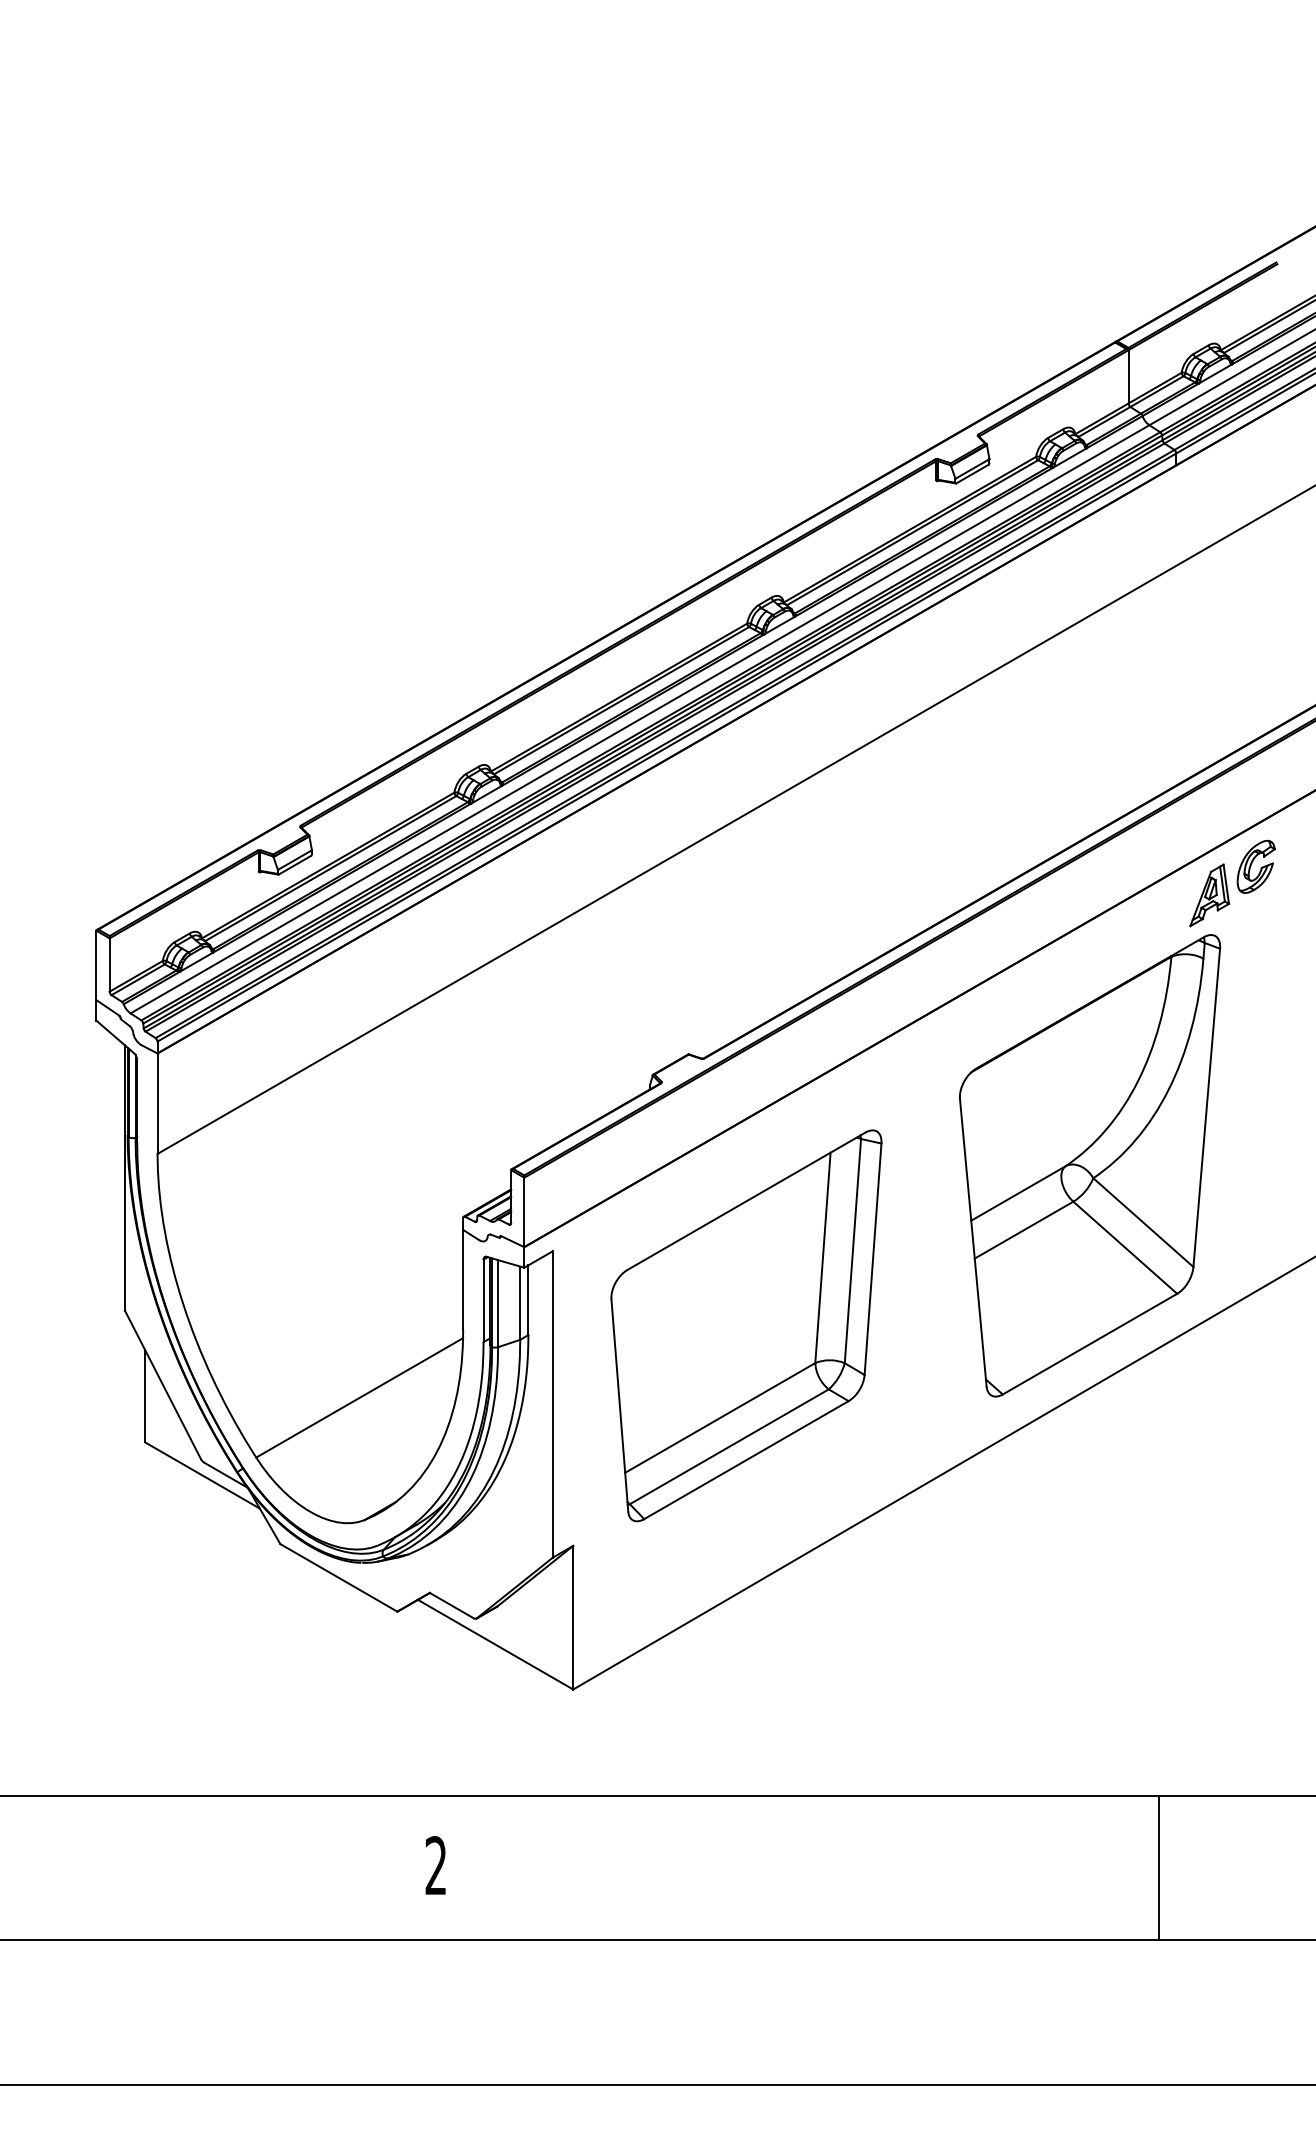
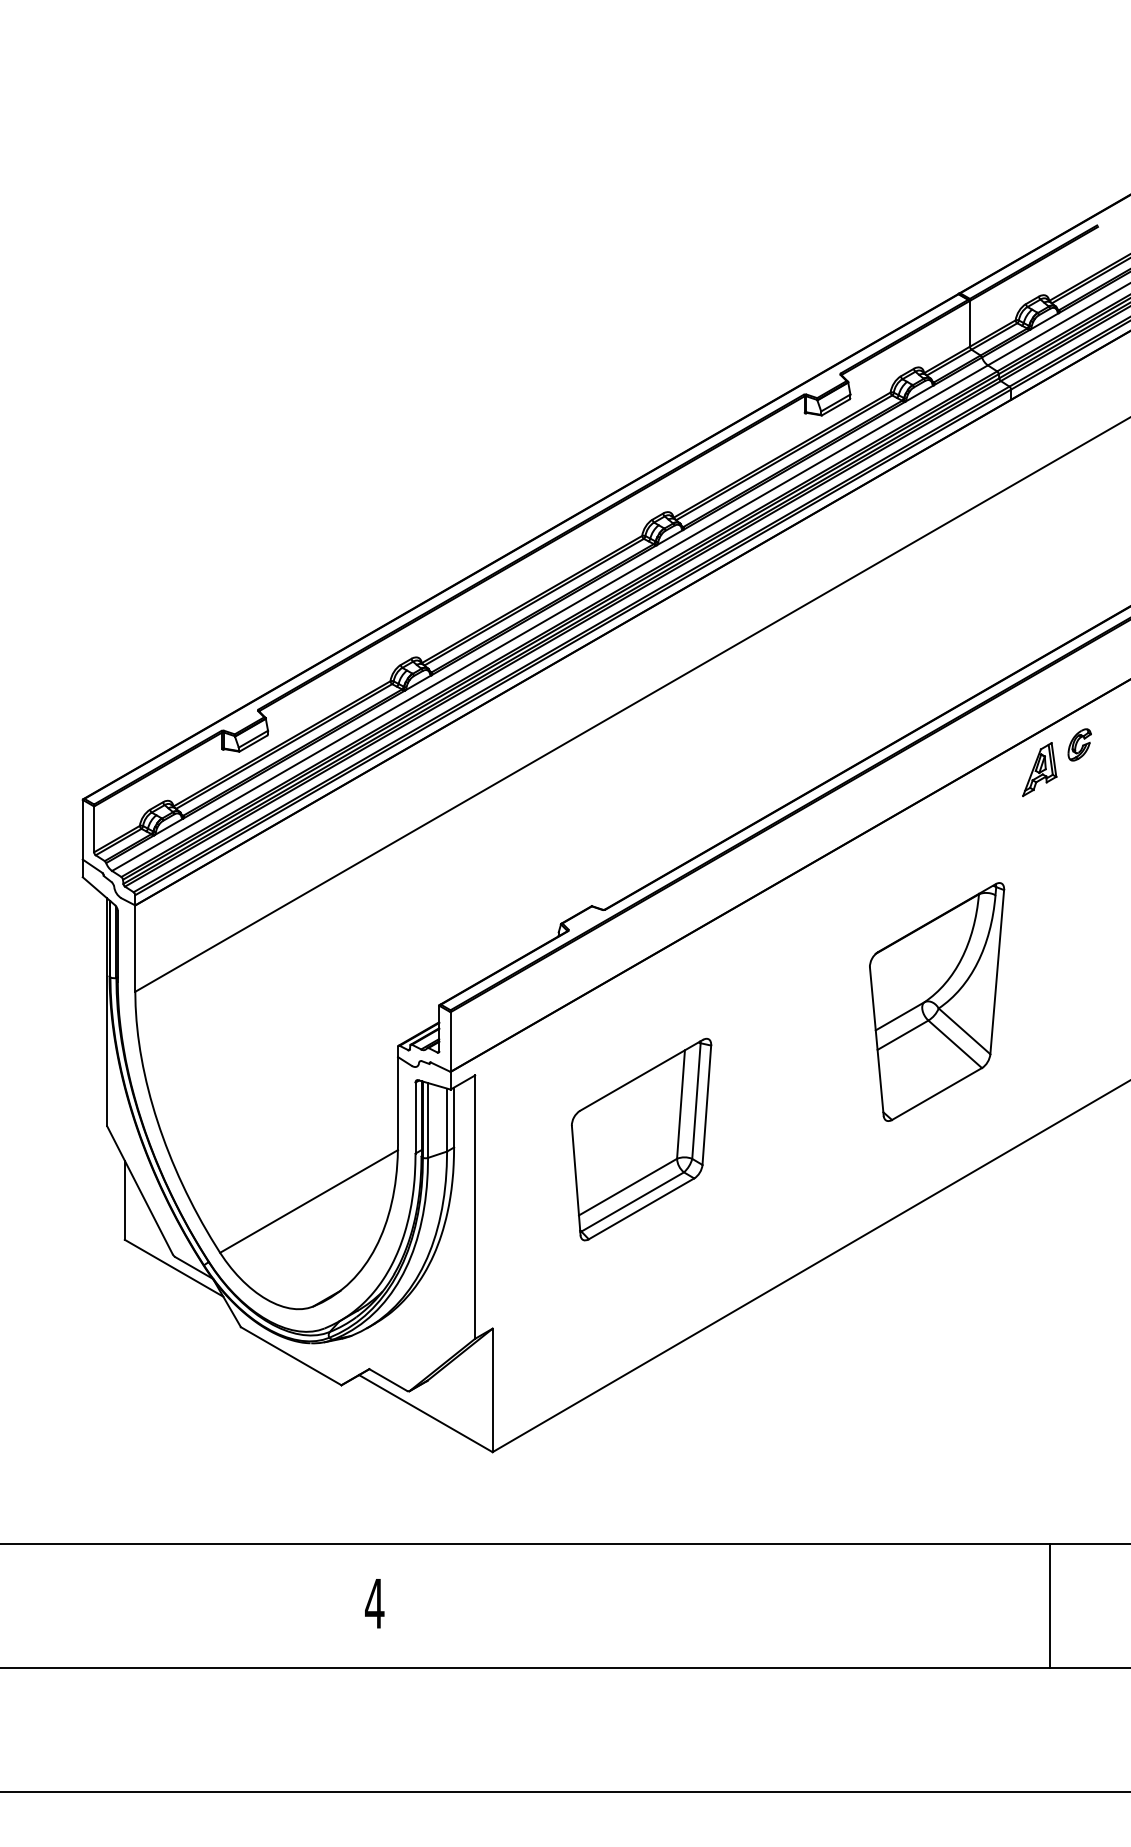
part: (1255, 866) -> (1079, 744), size x0.7
part: (1090, 1165) -> (937, 1001), size x0.6
part: (746, 1325) -> (641, 1139), size x0.6
text: (435, 1865) -> (374, 1603), 2 -> 4
line: (1158, 1868) -> (1049, 1606), moved

